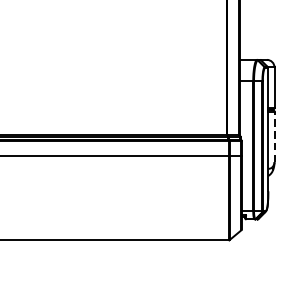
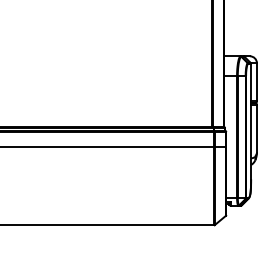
line: (274, 137) -> (256, 128), dashed -> solid

